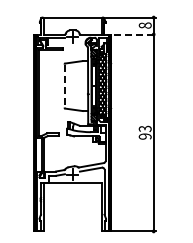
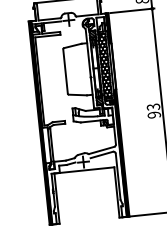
line: (135, 34) -> (133, 10), dashed -> solid
line: (64, 86) -> (65, 71), dashed -> solid

